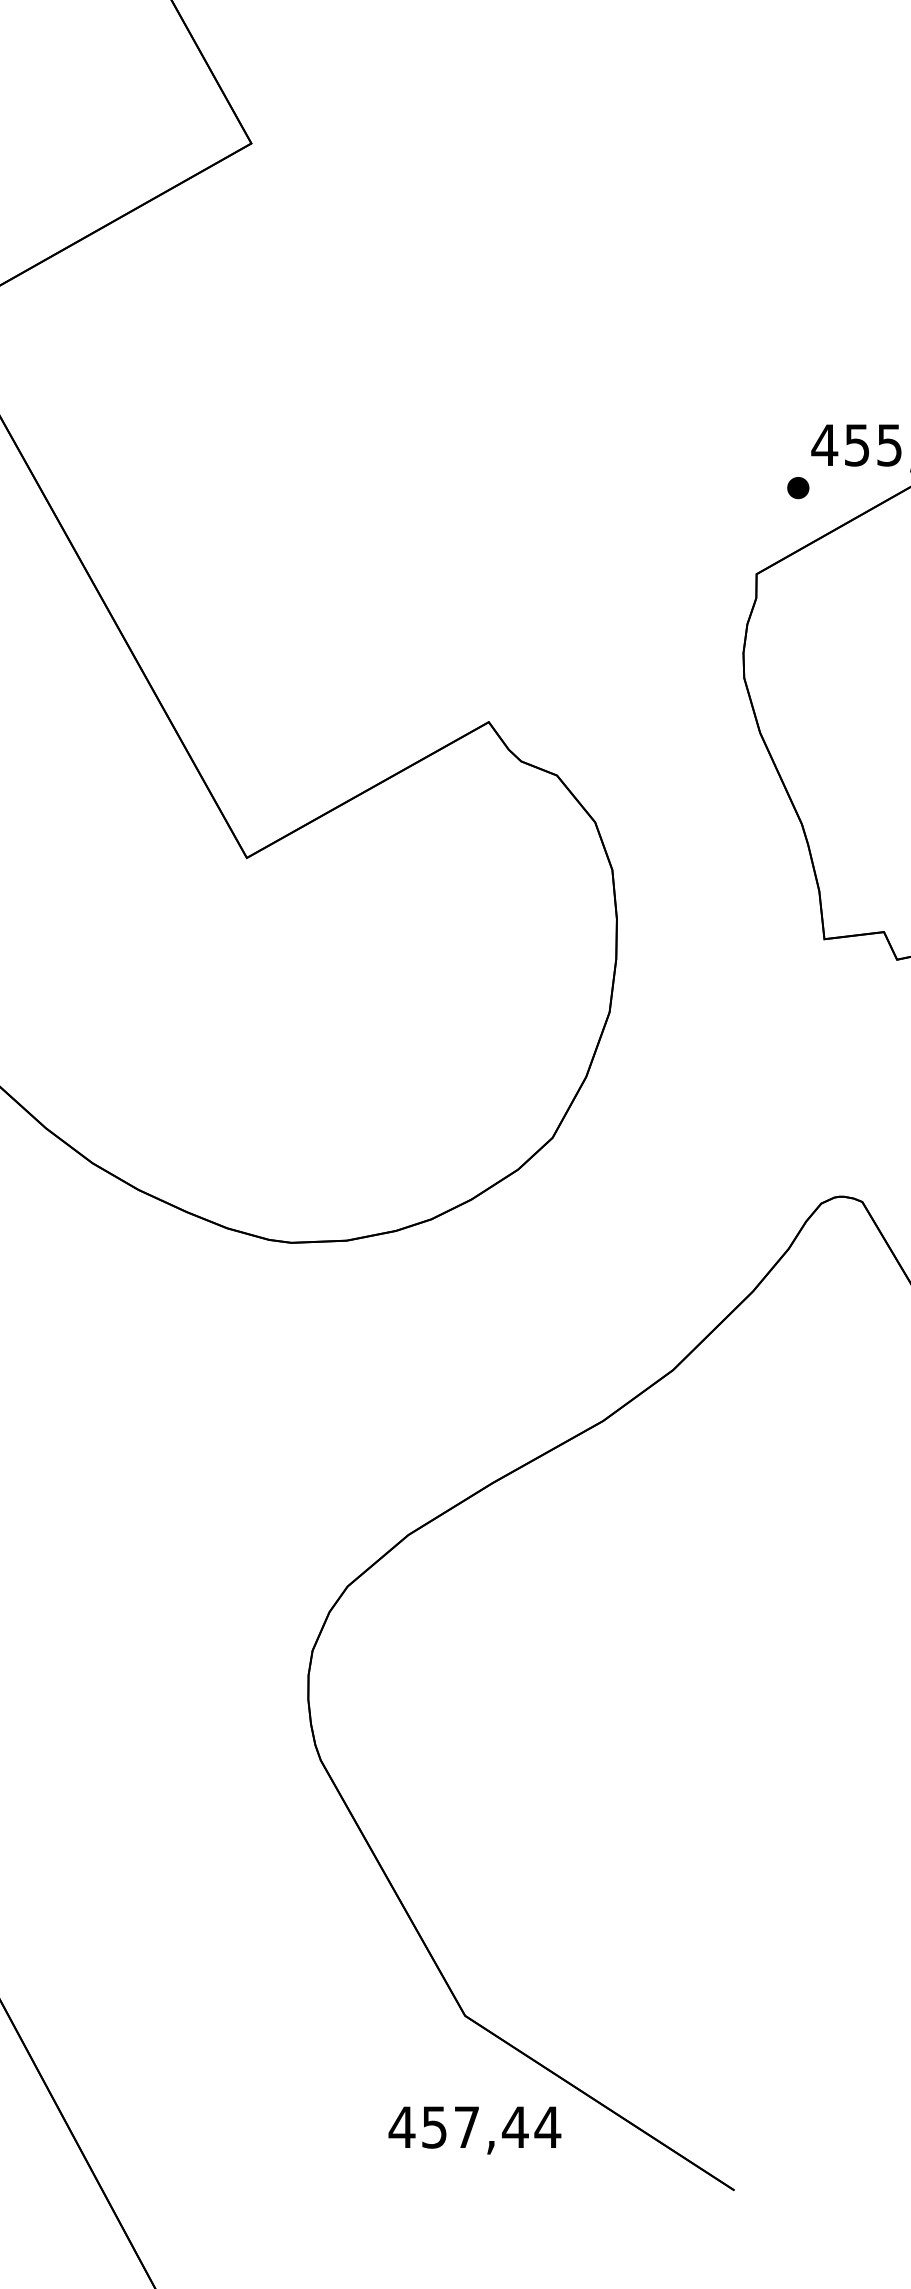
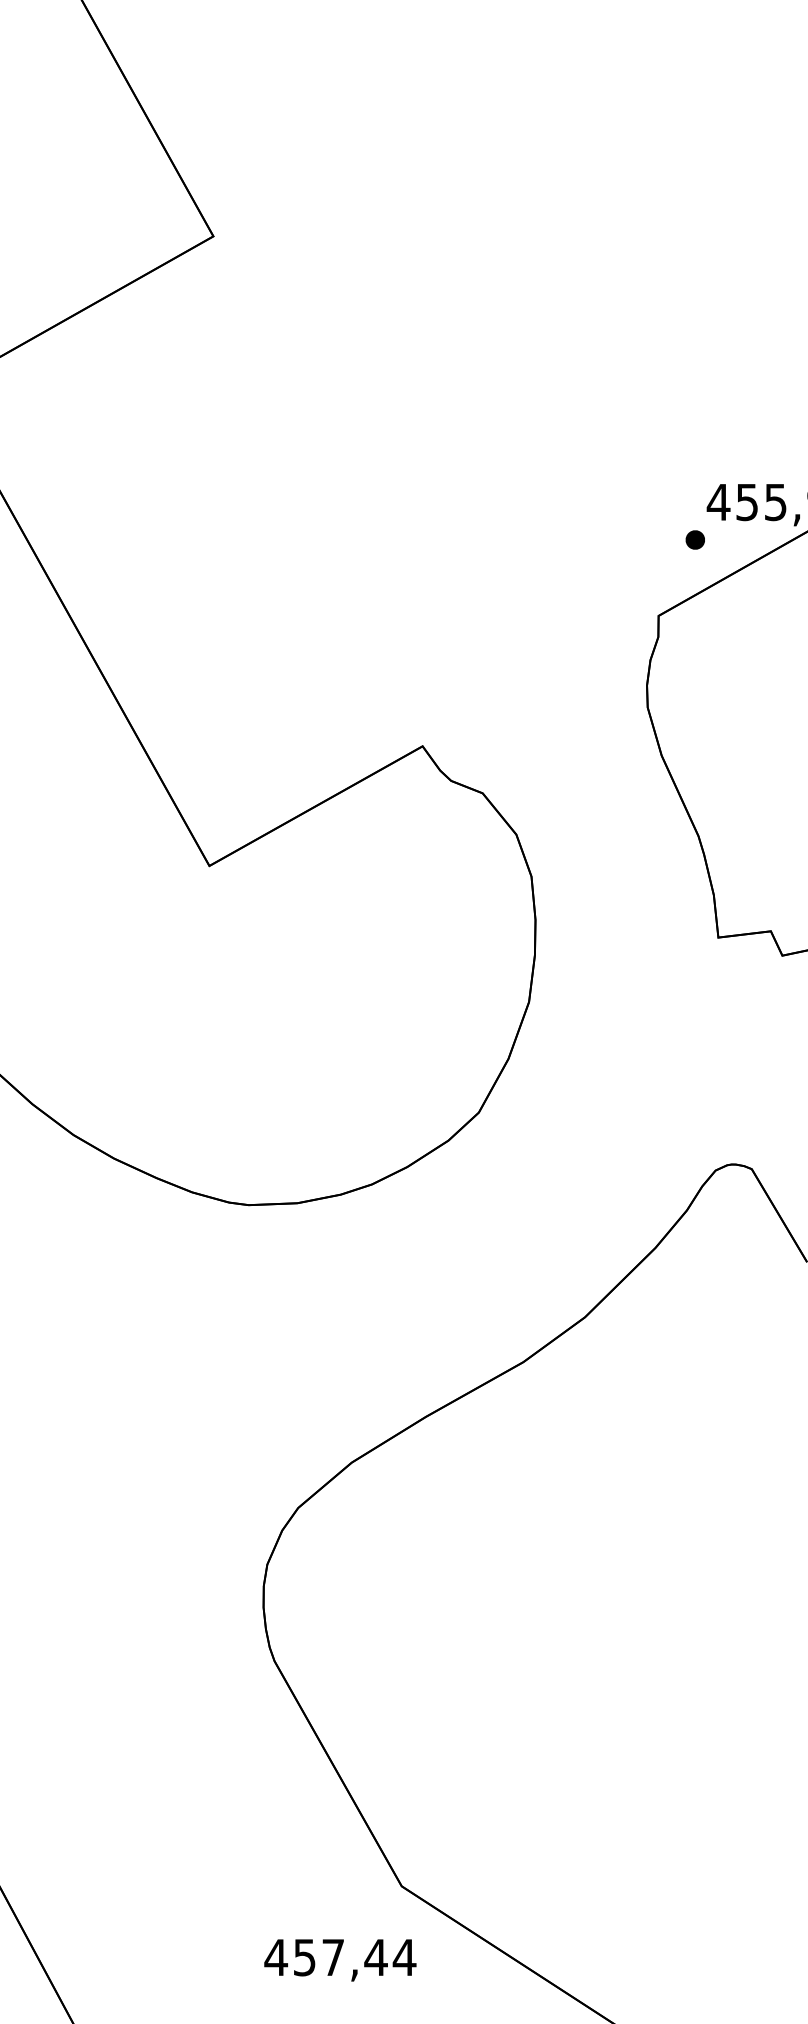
text: (475, 2130) -> (340, 1960), moved

